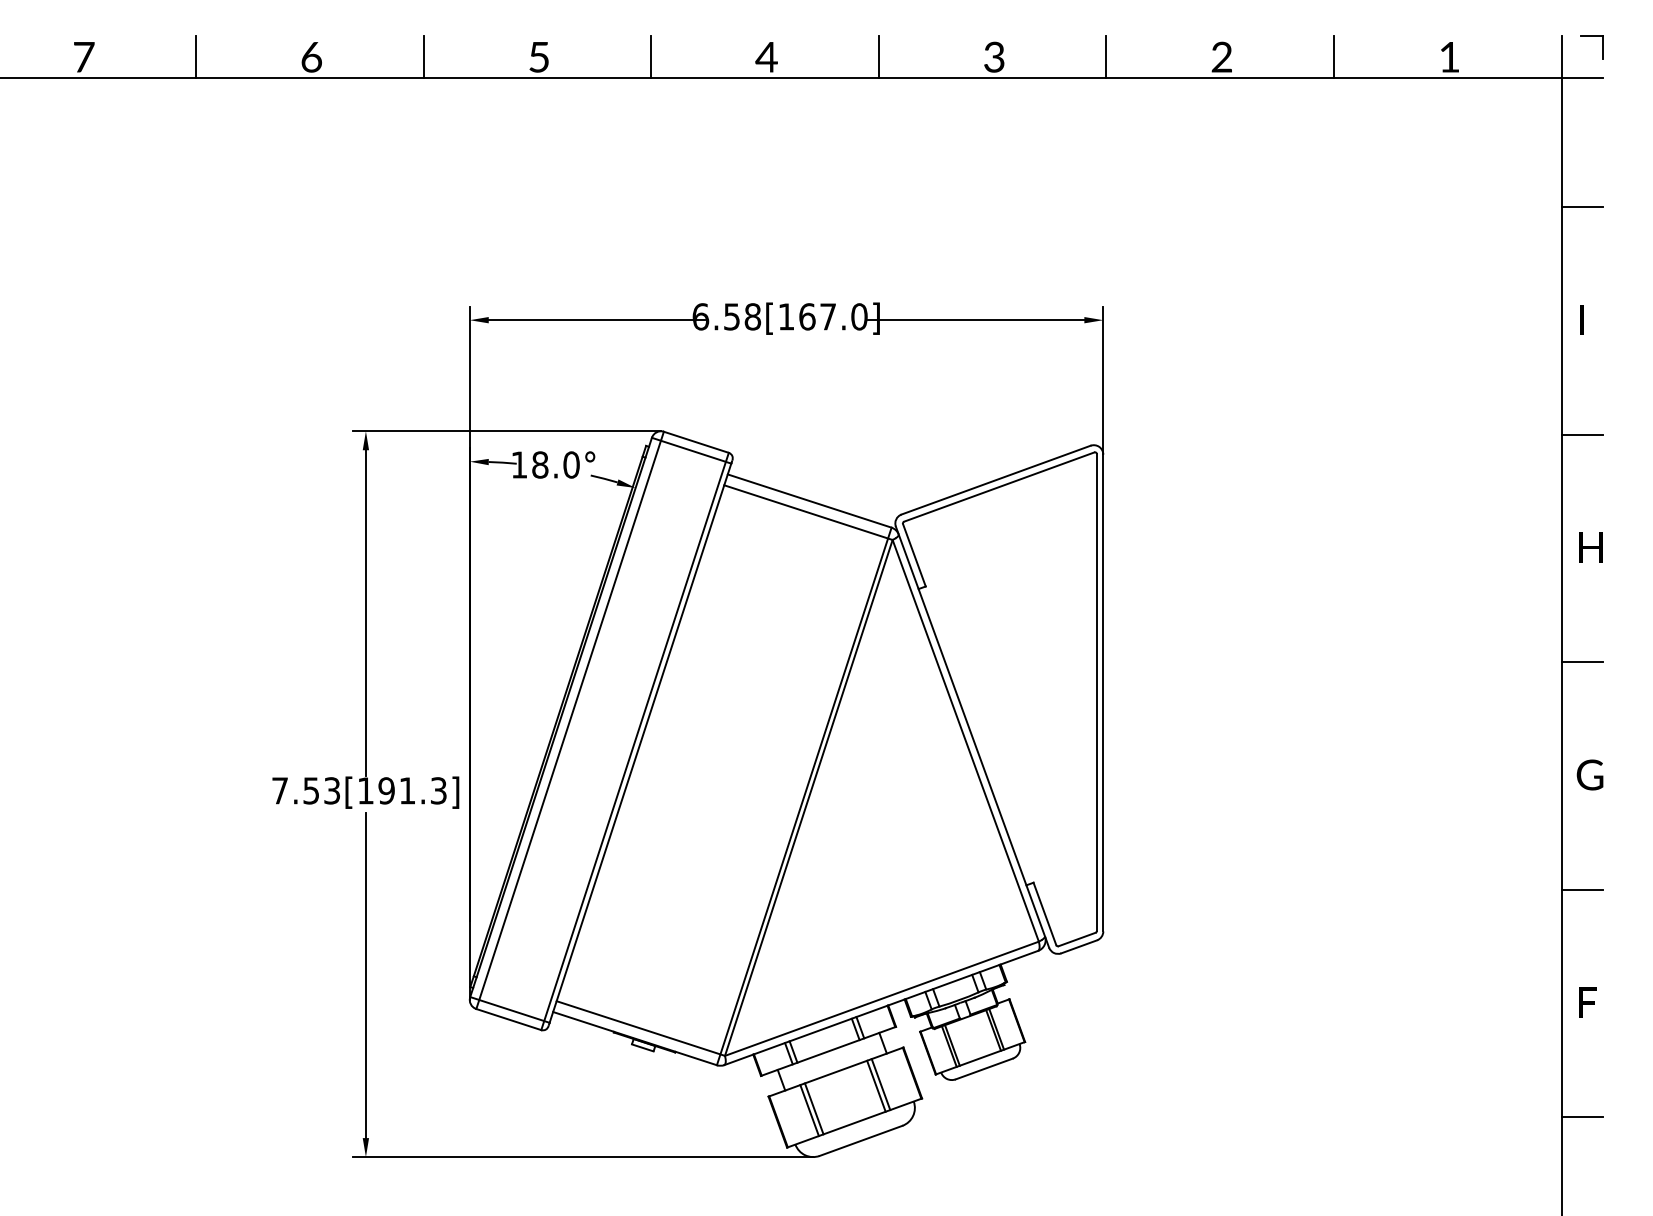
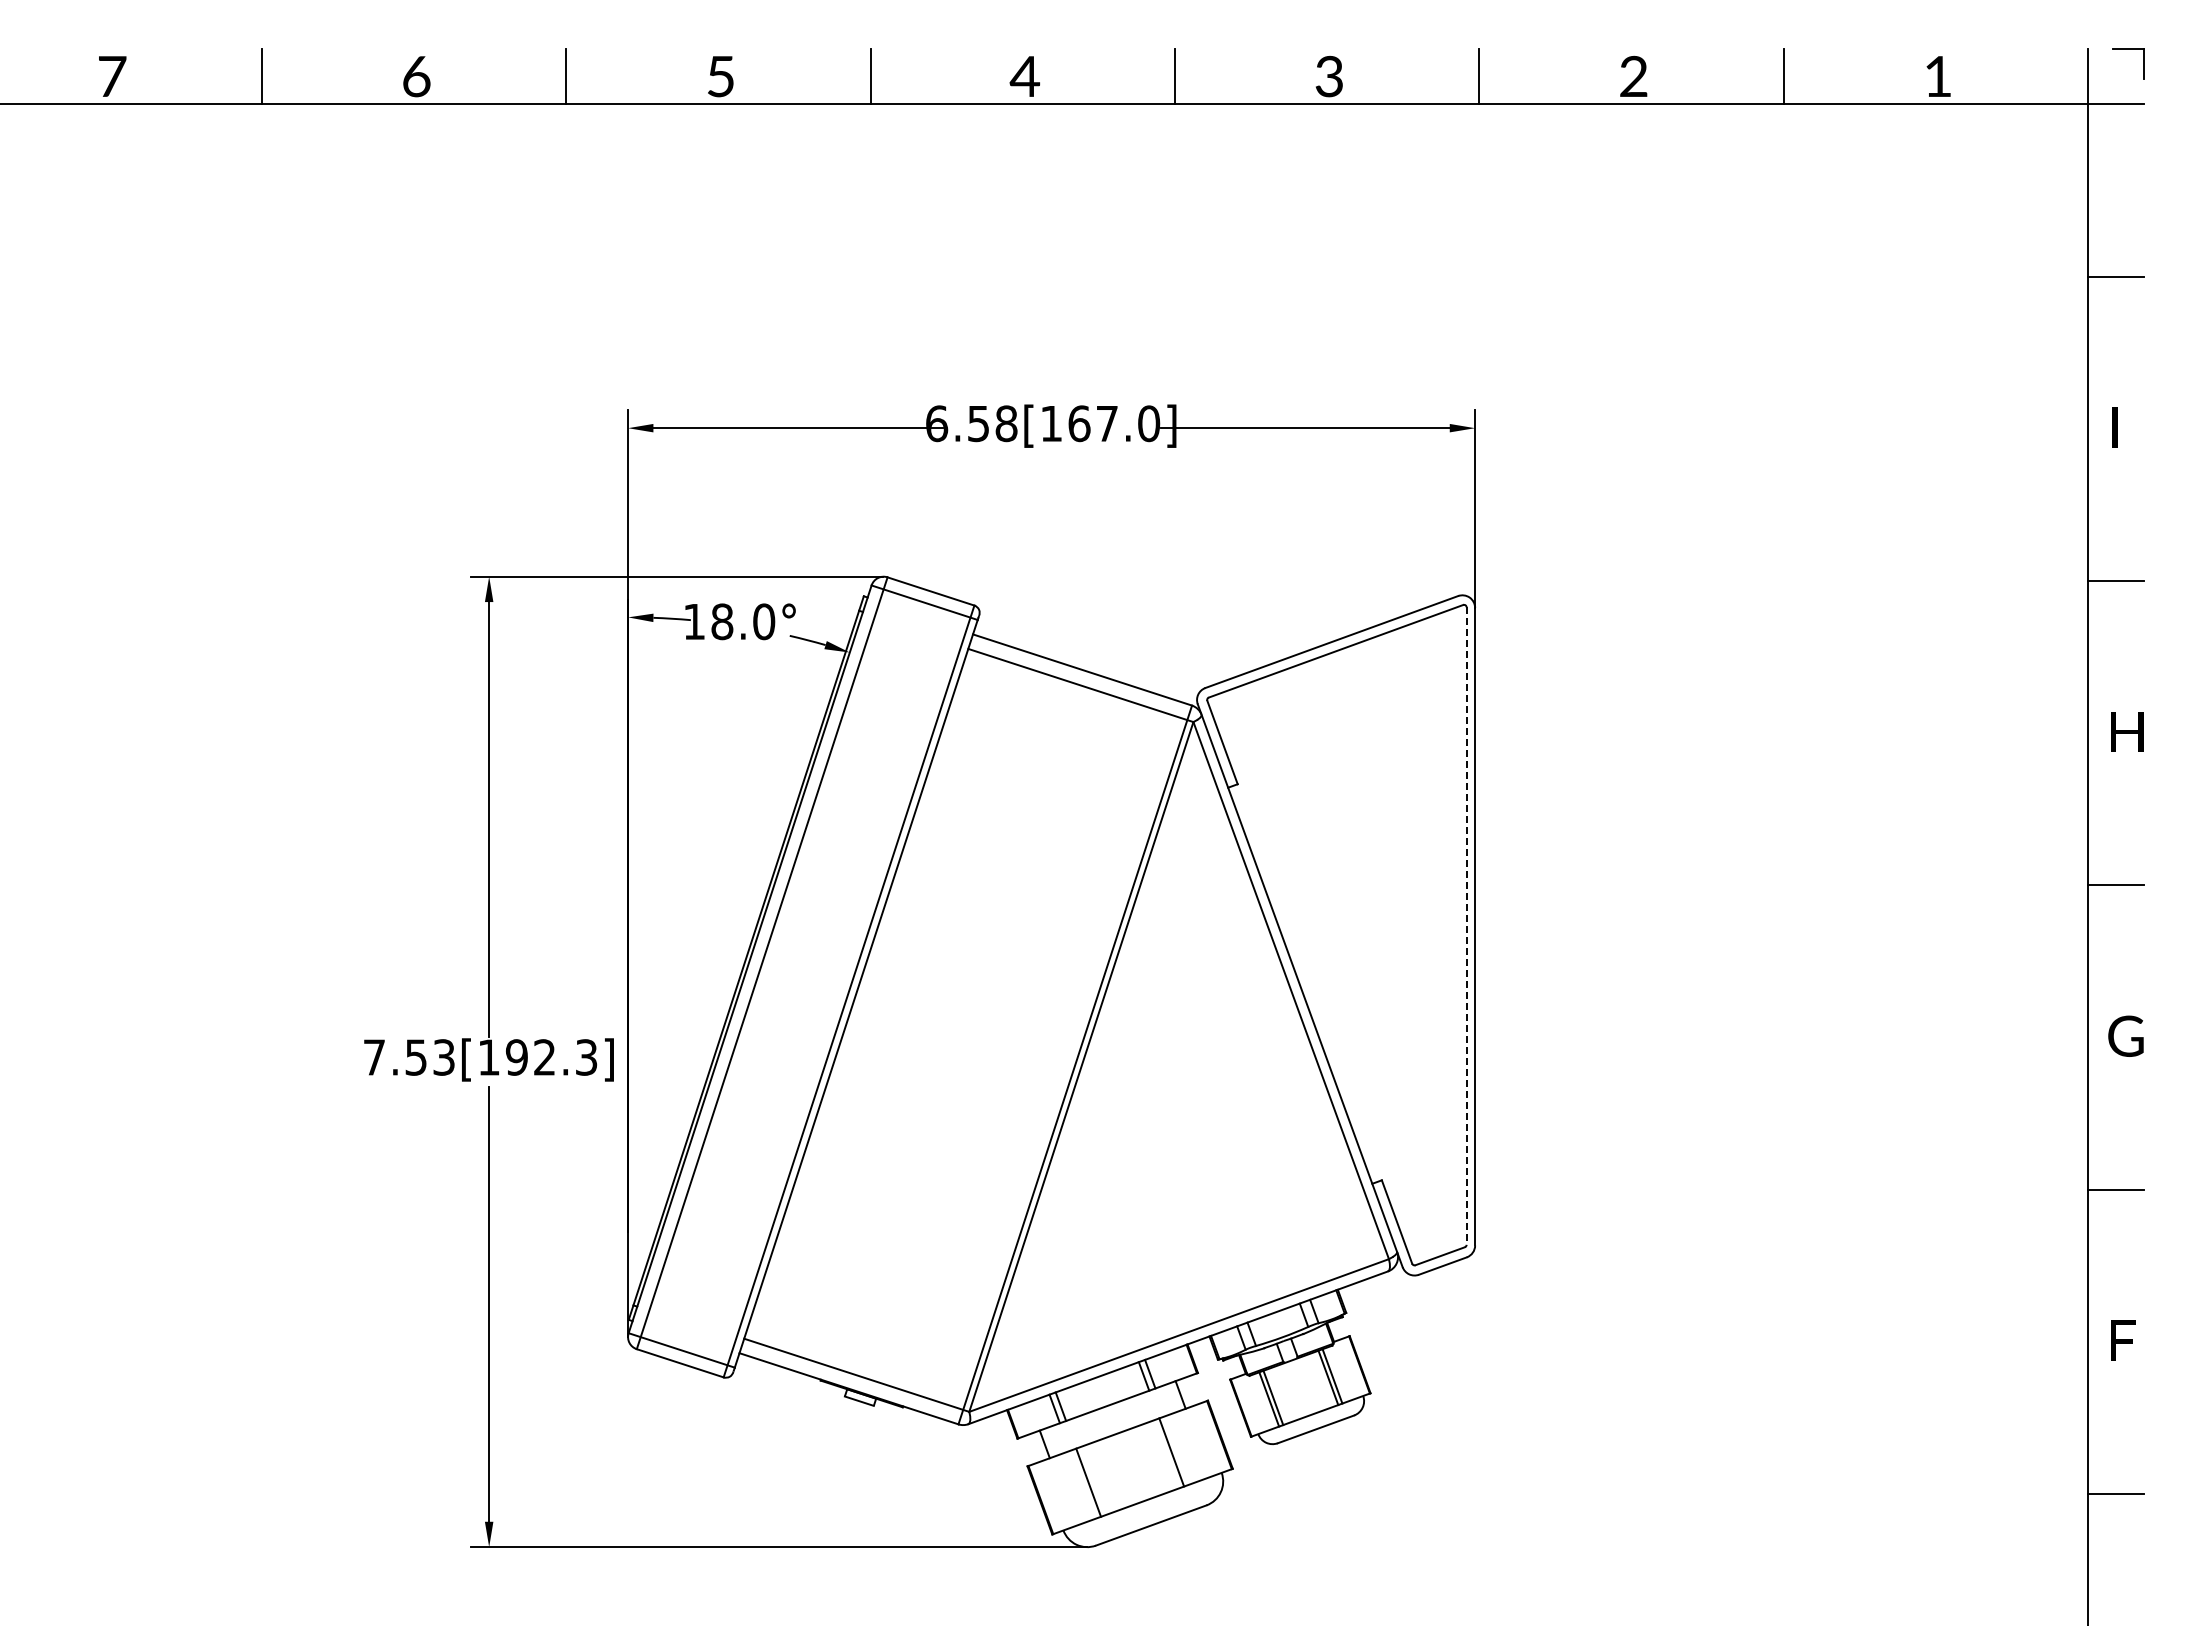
line: (1096, 692) -> (1466, 926), solid -> dashed
text: (407, 790) -> (544, 1057), 7.53[191.3] -> 7.53[192.3]
line: (880, 1084) -> (1177, 1450), removed
line: (809, 1110) -> (1082, 1484), removed

